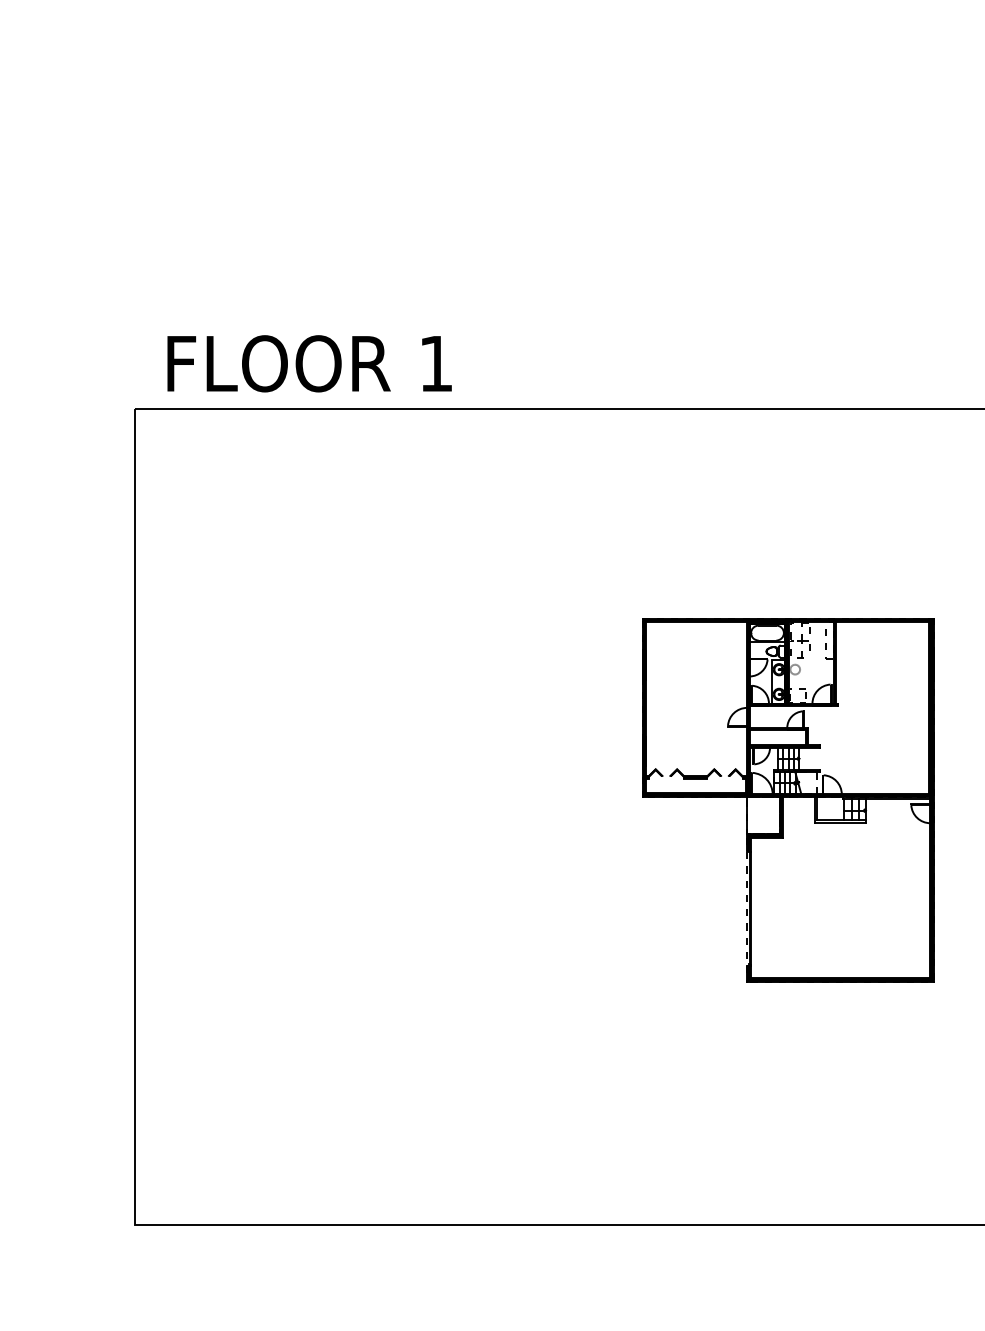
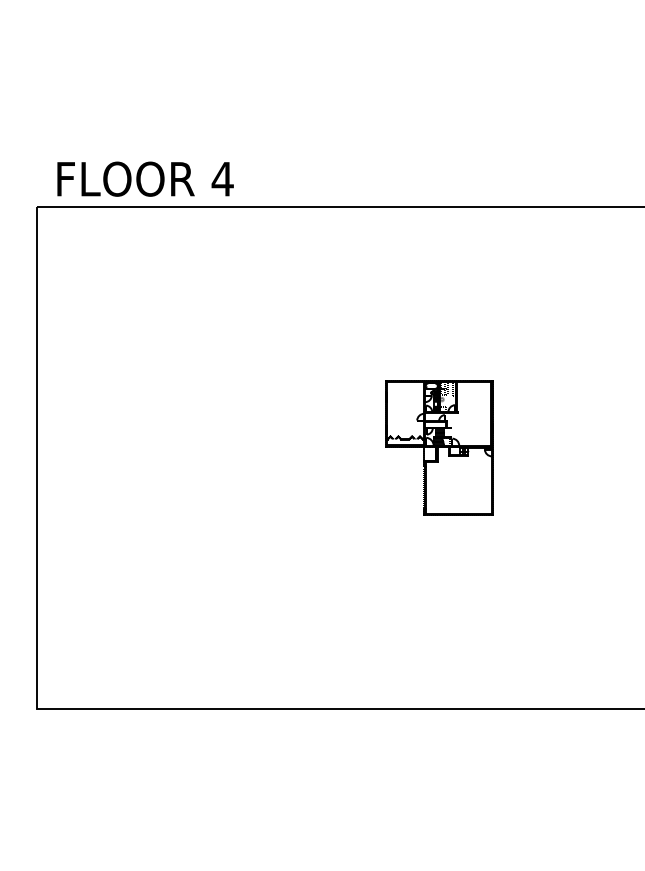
text: (435, 364) -> (222, 179), 1 -> 4
part: (788, 799) -> (439, 447), size x0.6

